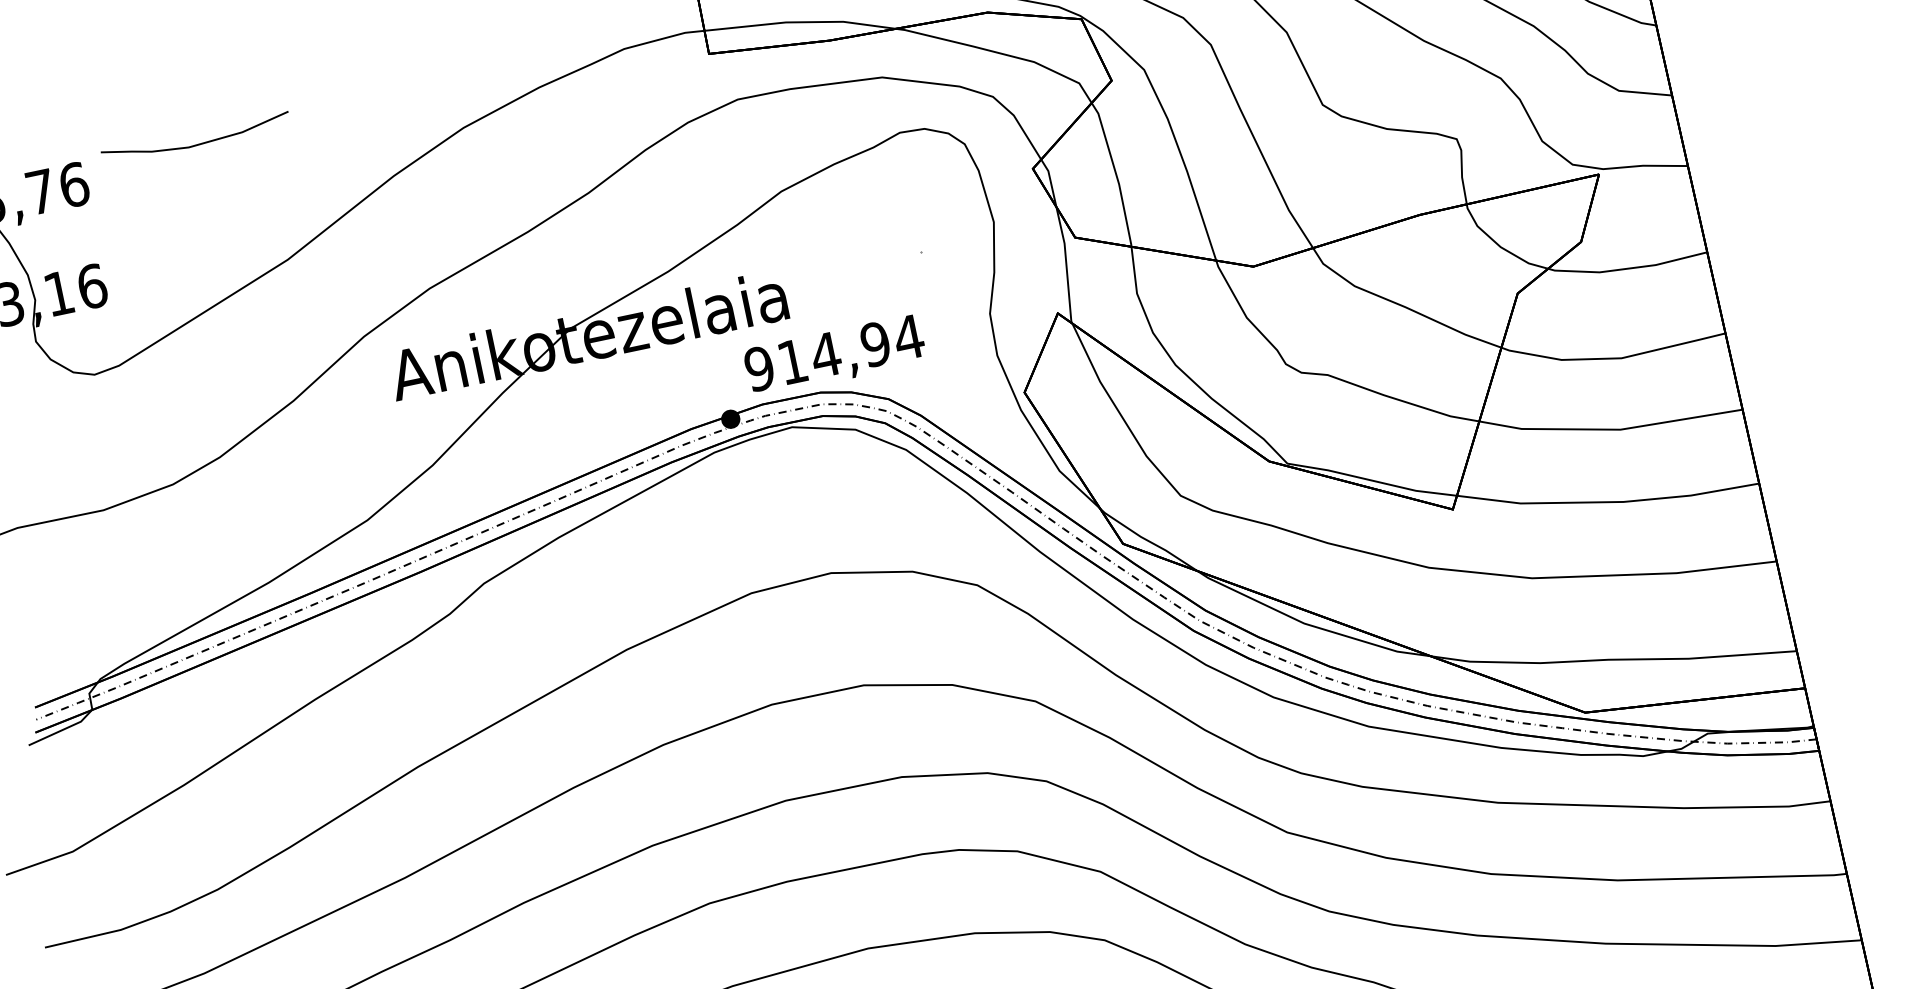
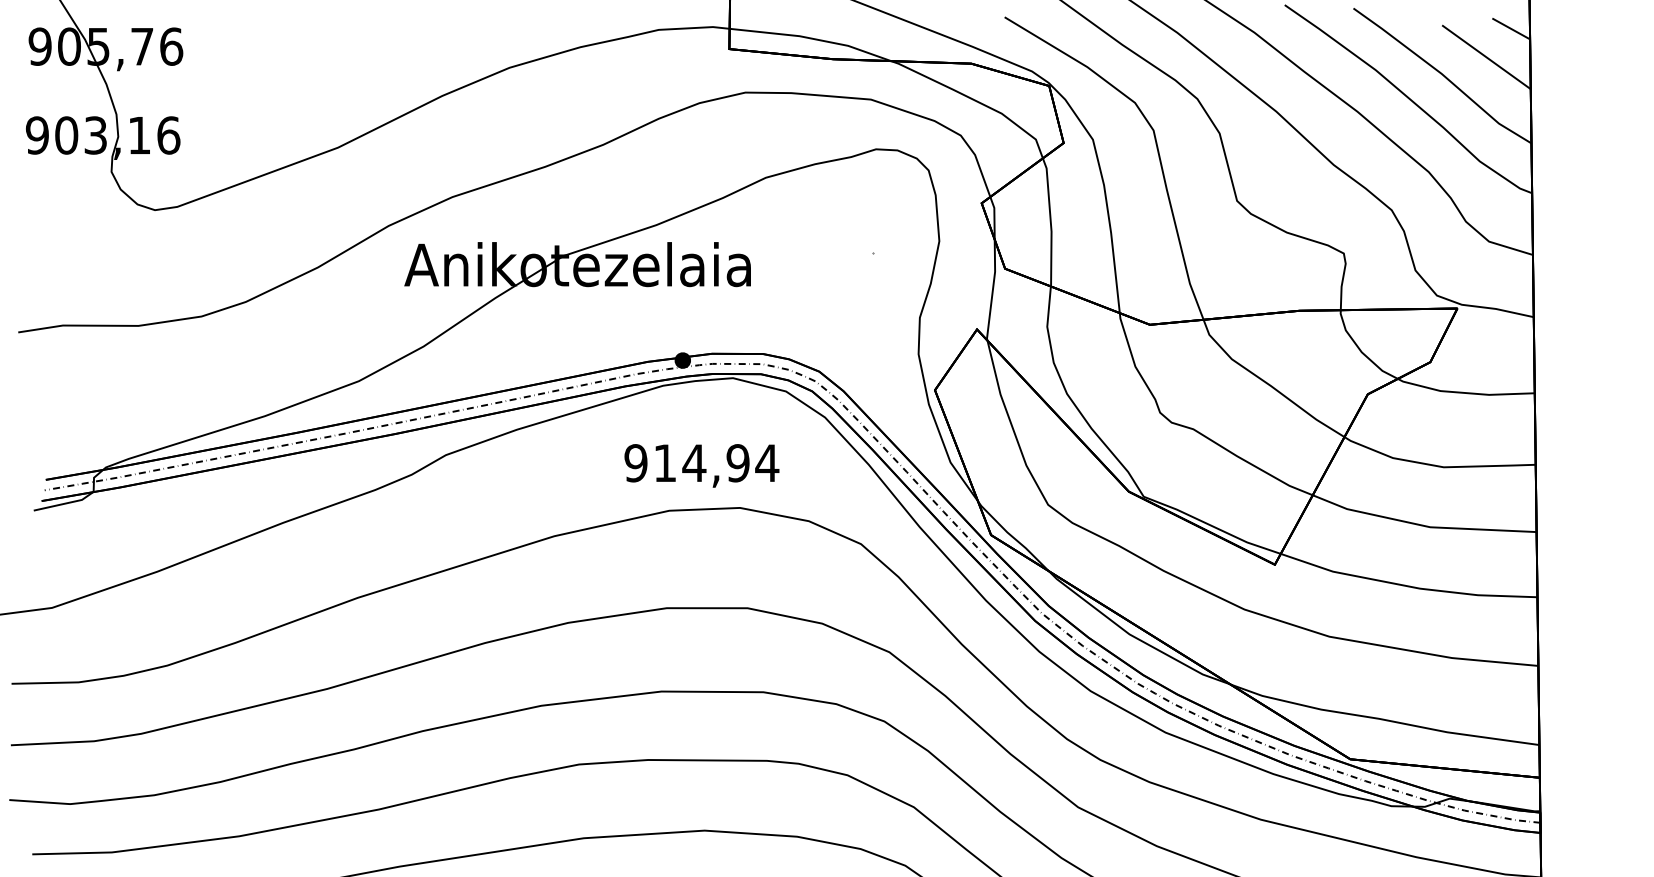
curve: (199, 142) -> (284, 33), removed
text: (834, 355) -> (701, 465), moved

